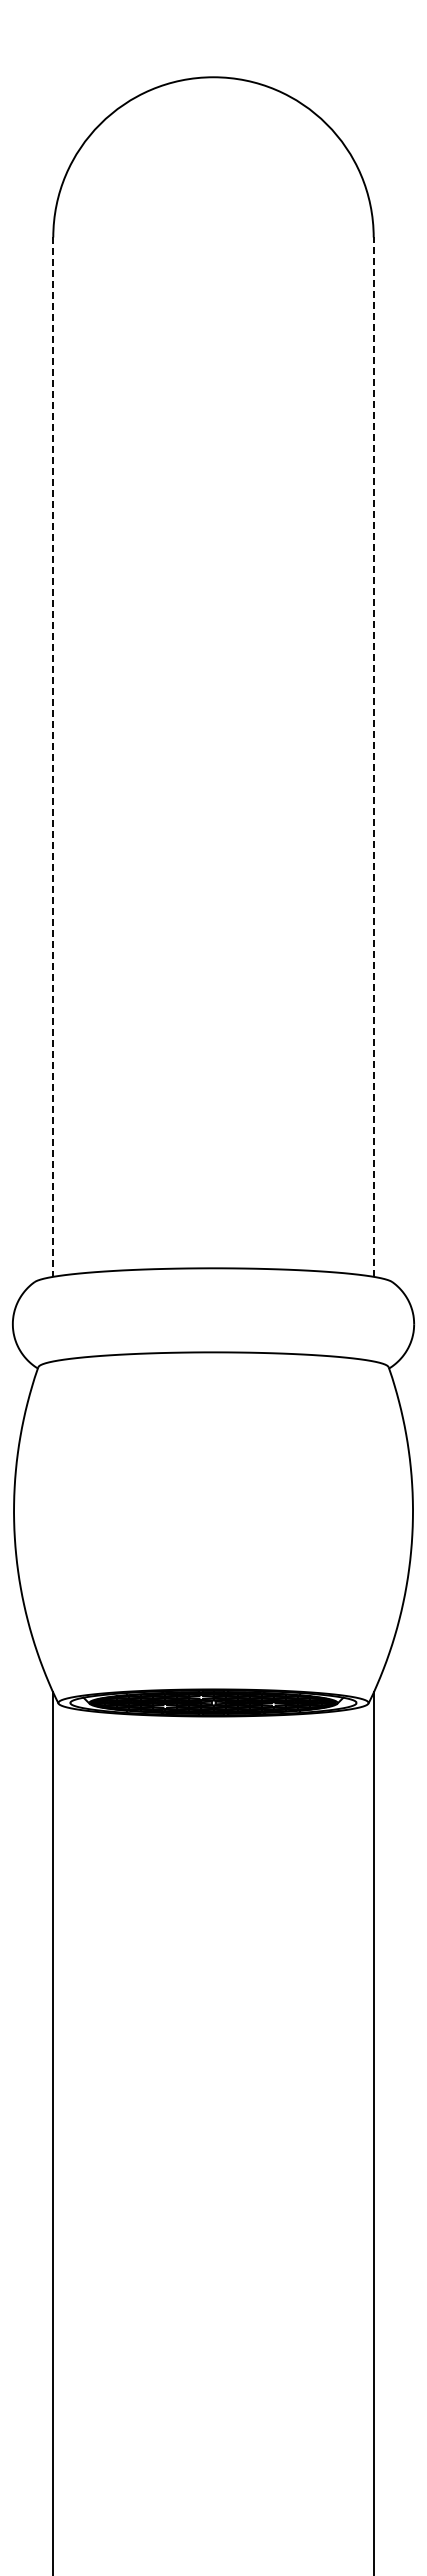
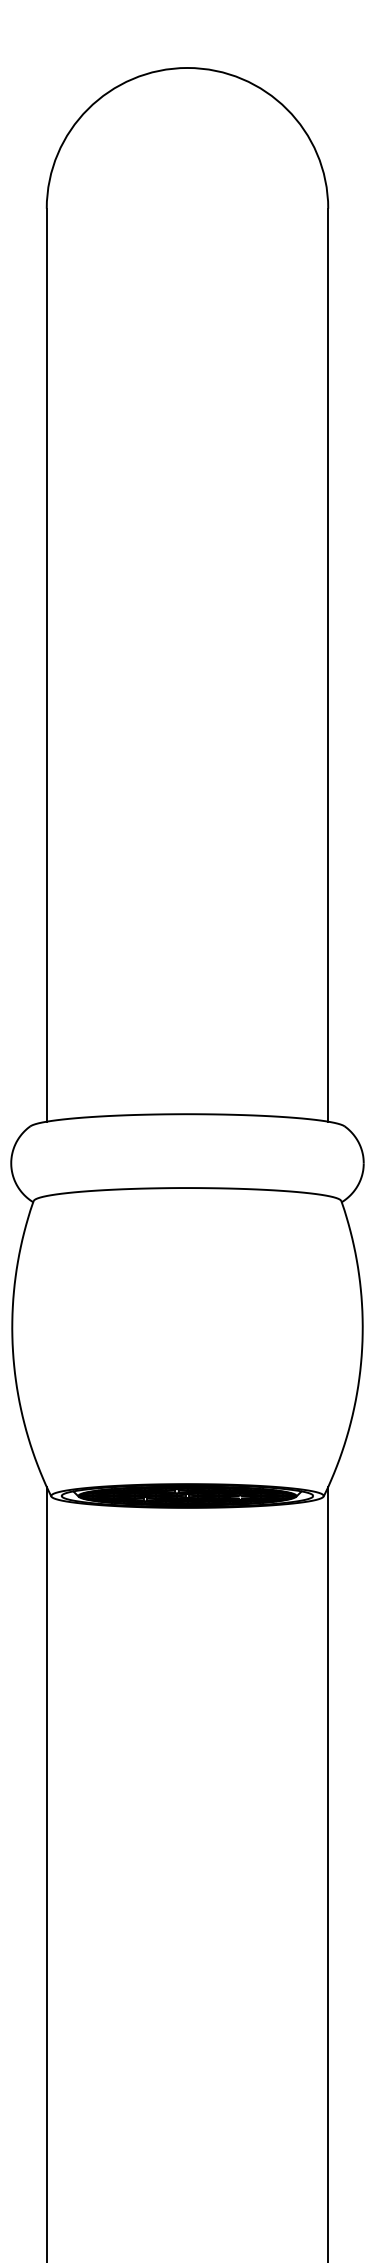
line: (53, 757) -> (46, 665), dashed -> solid
line: (373, 757) -> (328, 665), dashed -> solid

